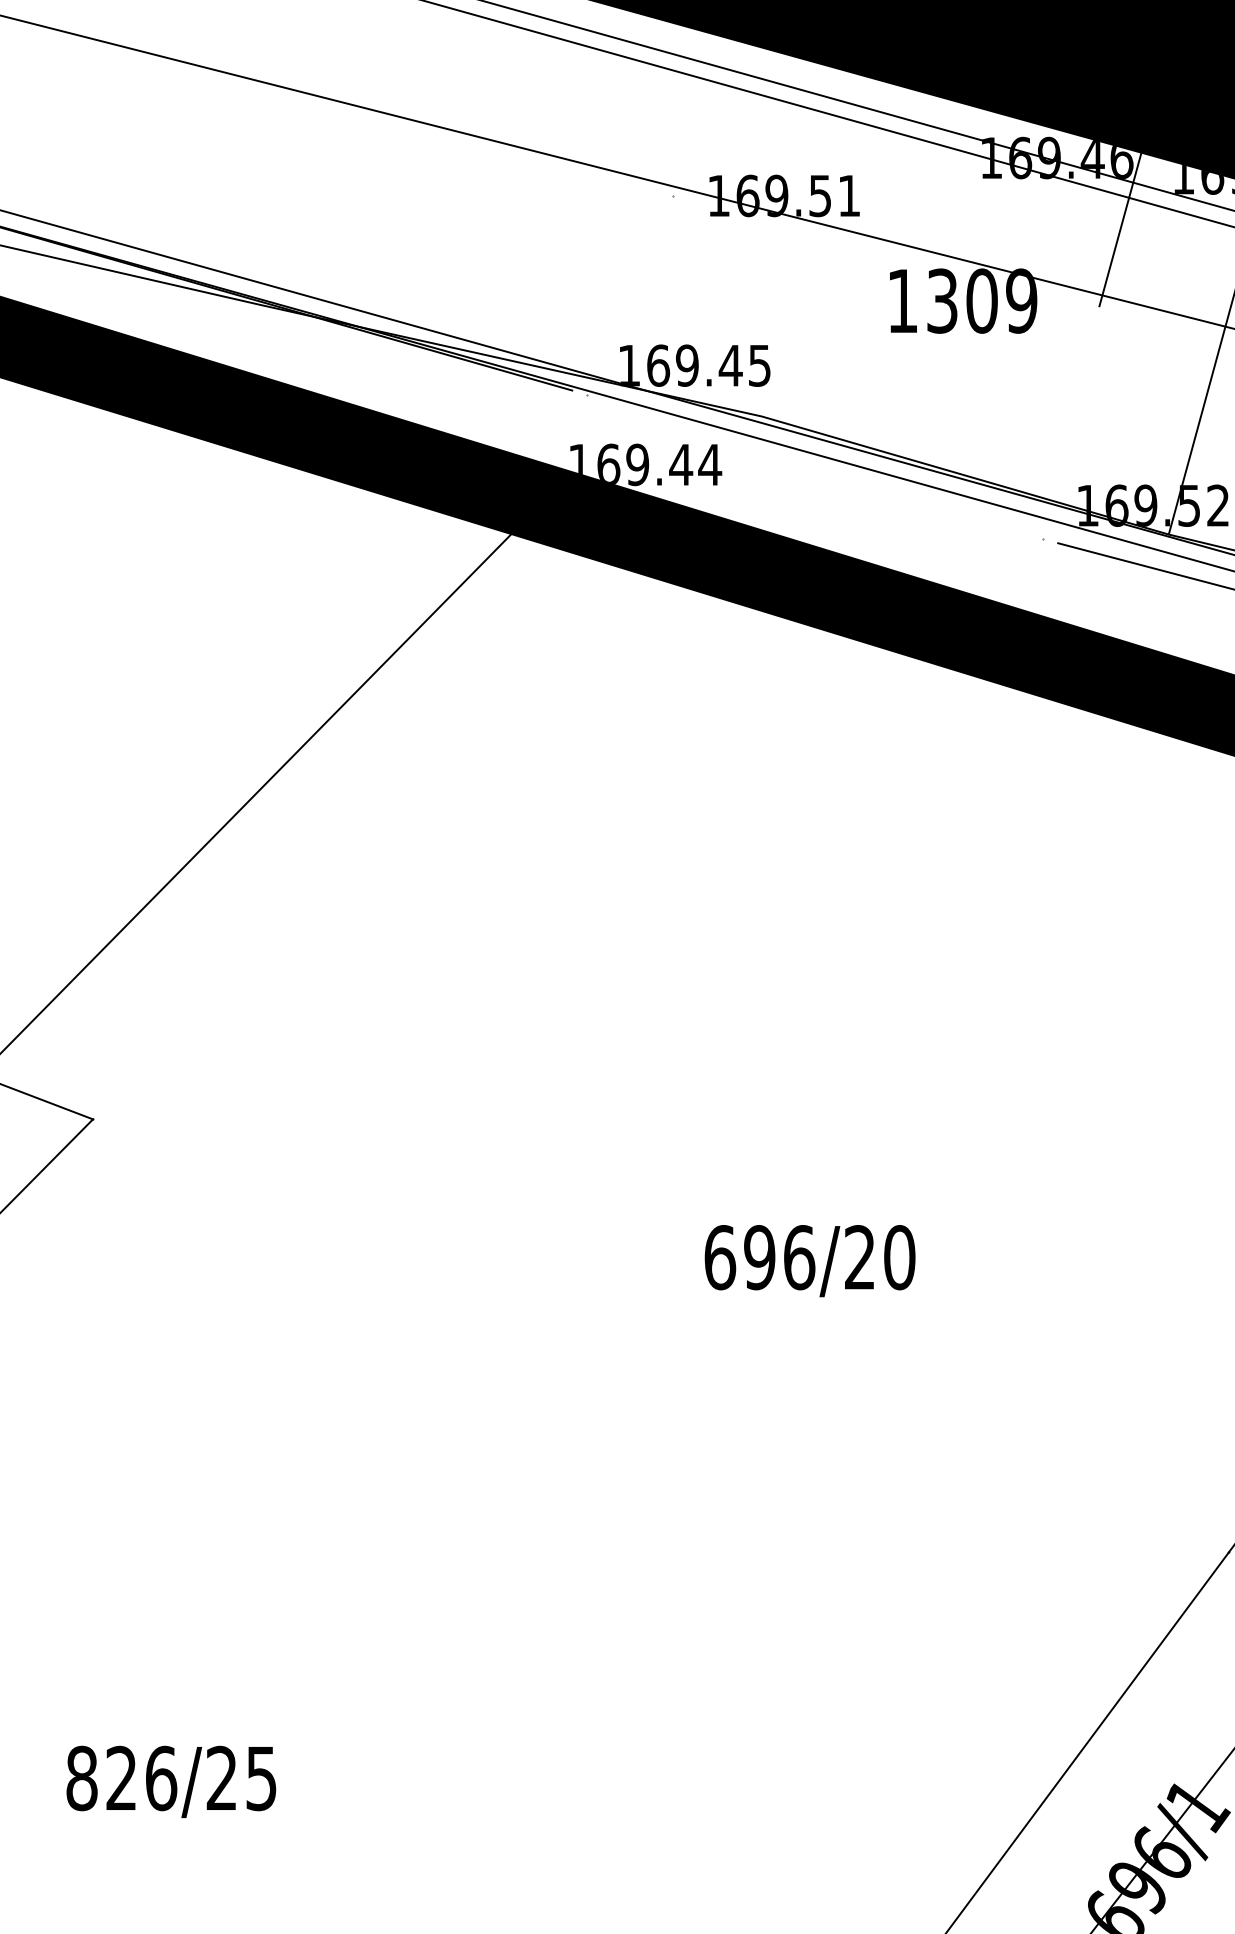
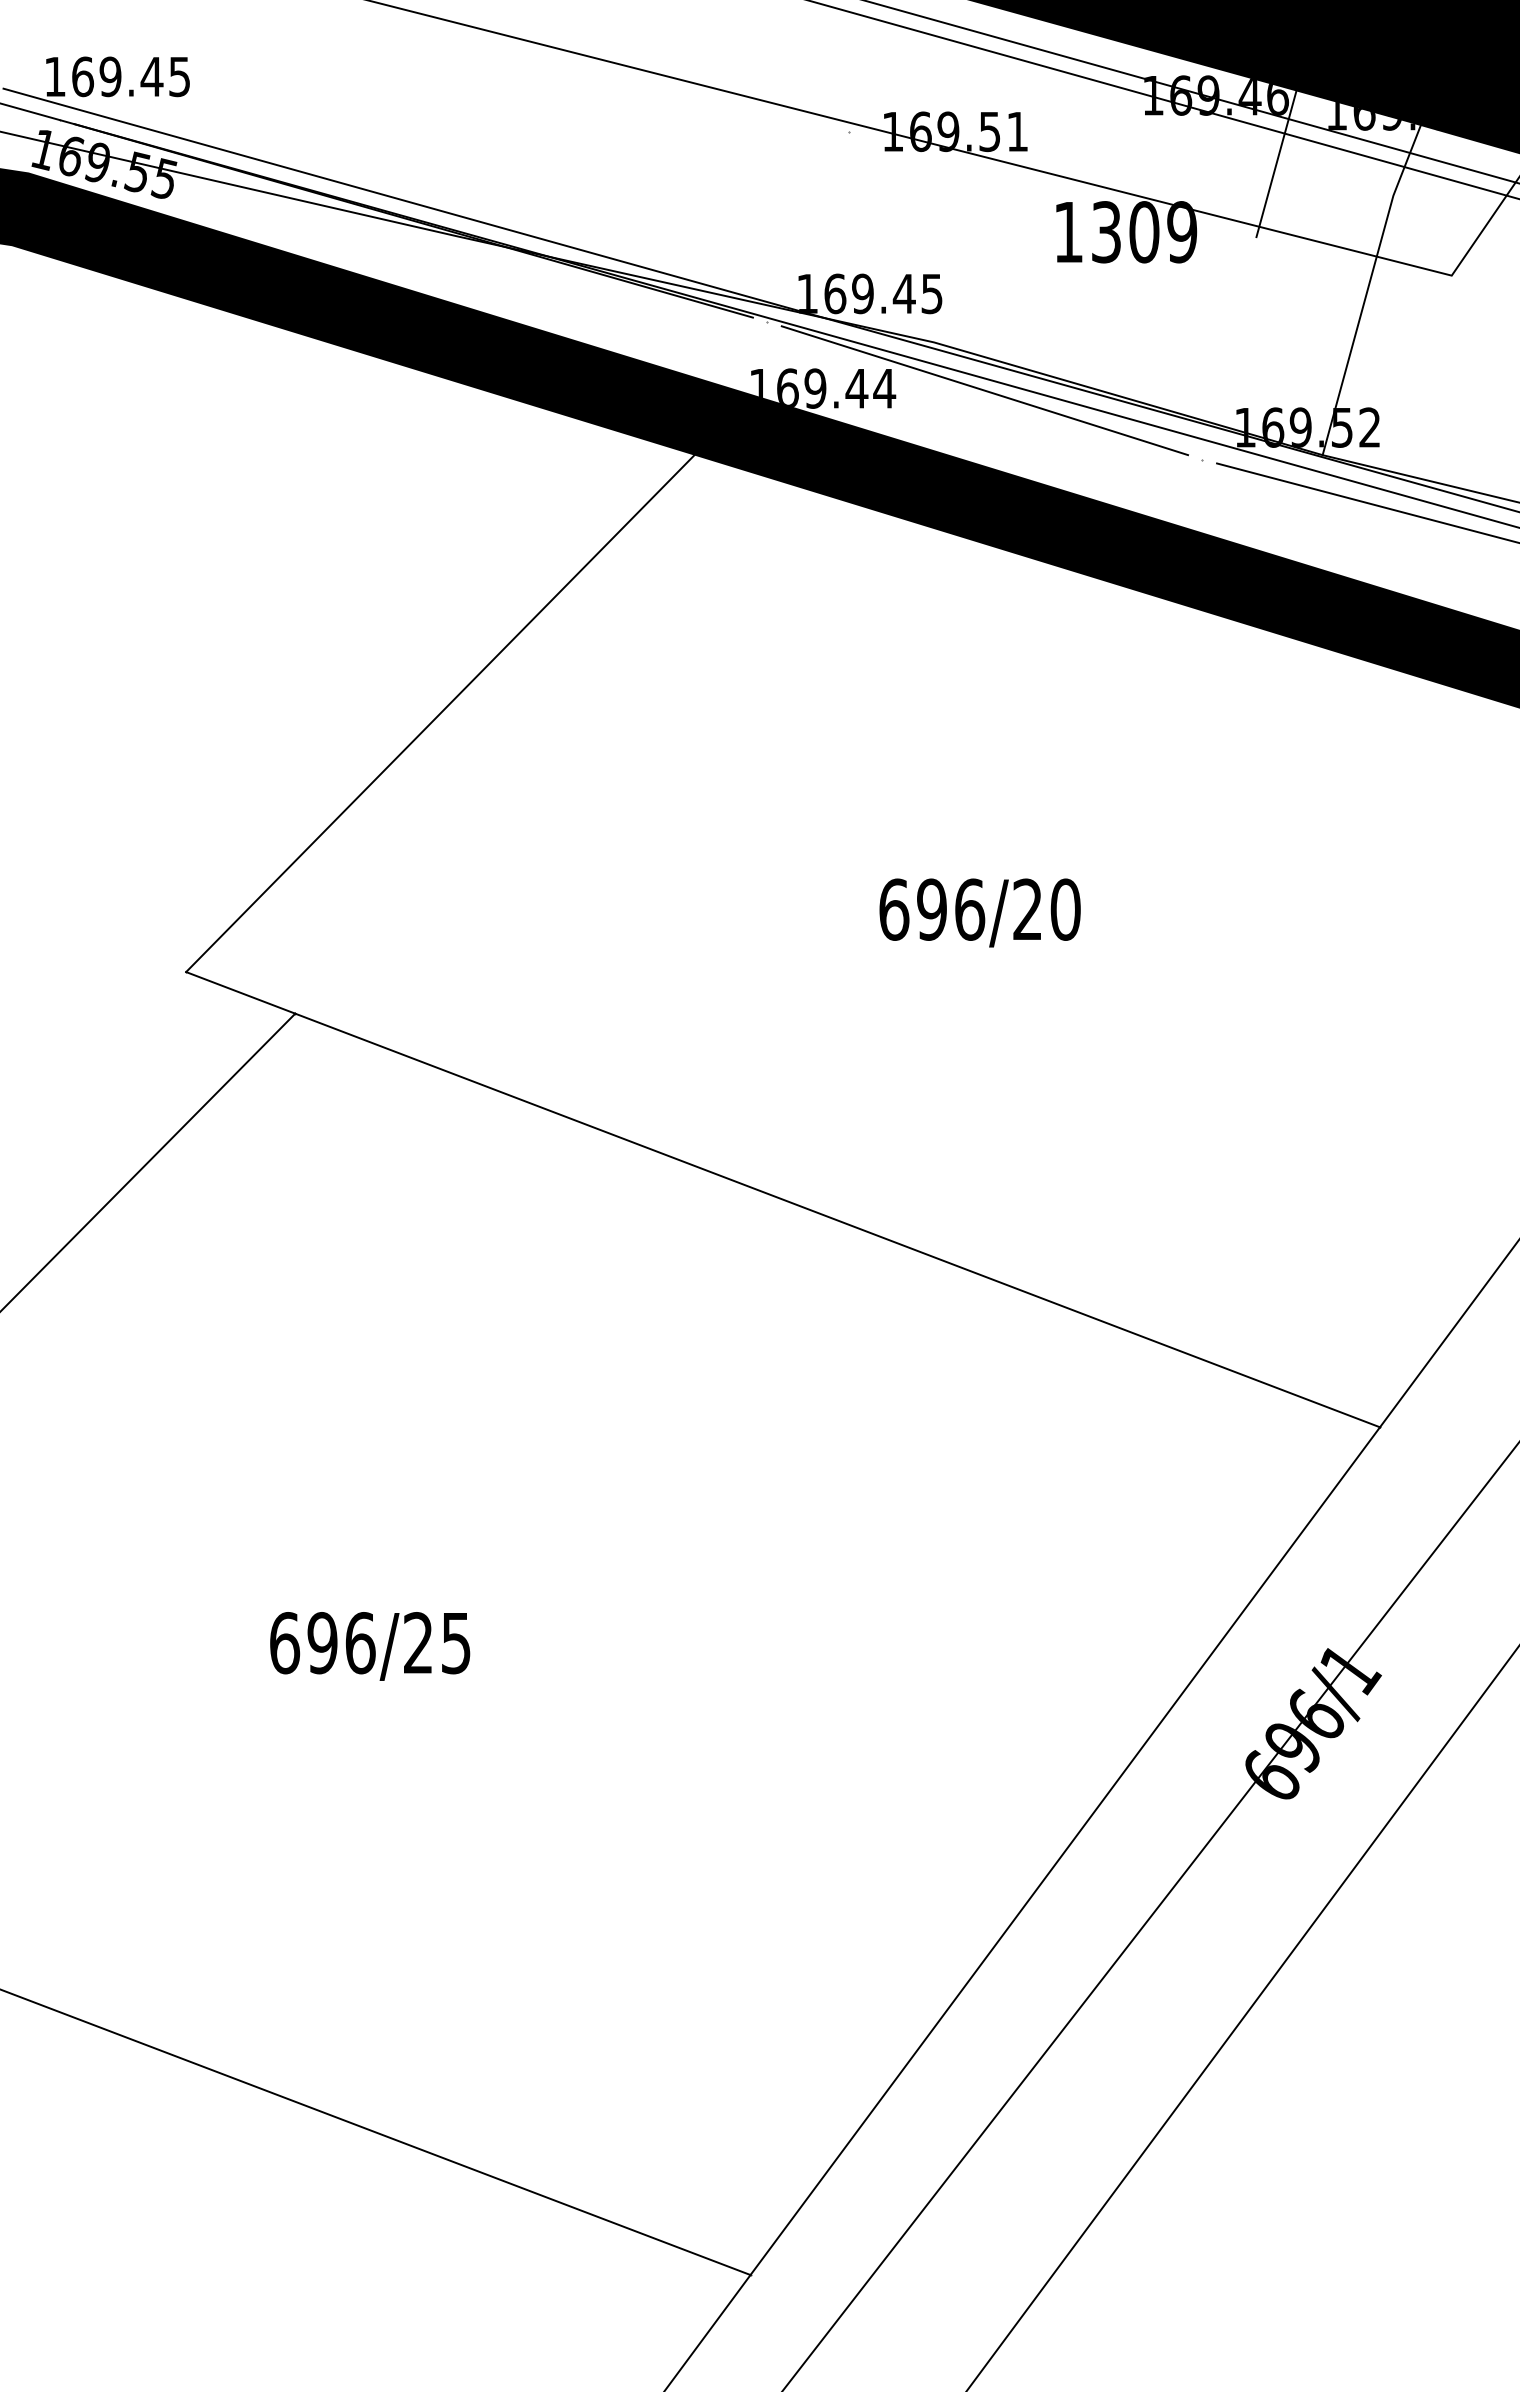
line: (814, 466) -> (984, 390), added
text: (809, 1260) -> (979, 912), moved
line: (660, 1335) -> (837, 1220), added
text: (101, 1778) -> (303, 1643), 826/25 -> 696/25

